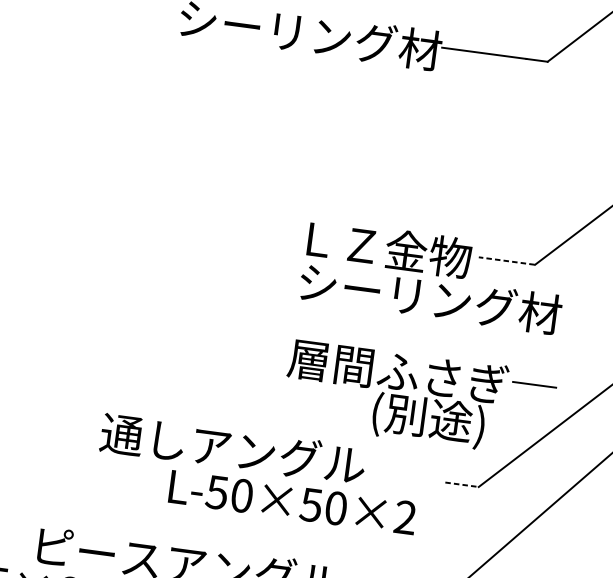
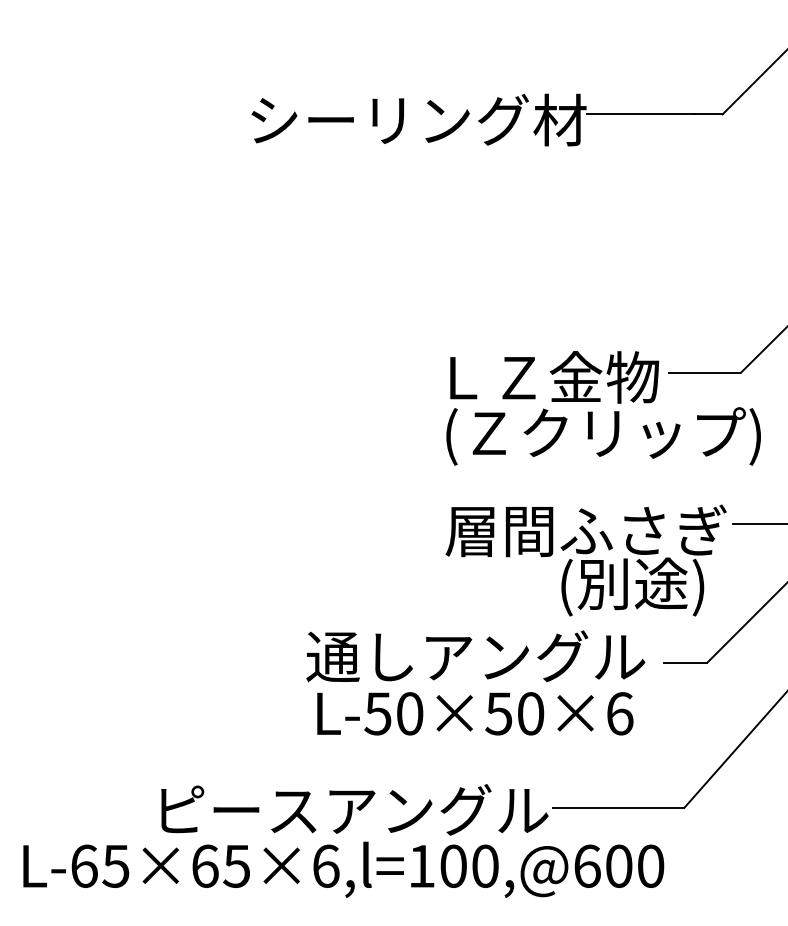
line: (506, 260) -> (704, 372), dashed -> solid
text: (430, 300) -> (614, 435), シーリング材 -> (Ｚクリップ)
text: (232, 449) -> (475, 656), moved
line: (462, 484) -> (686, 662), dashed -> solid
text: (405, 517) -> (619, 713), L-50×50×2 -> L-50×50×6

